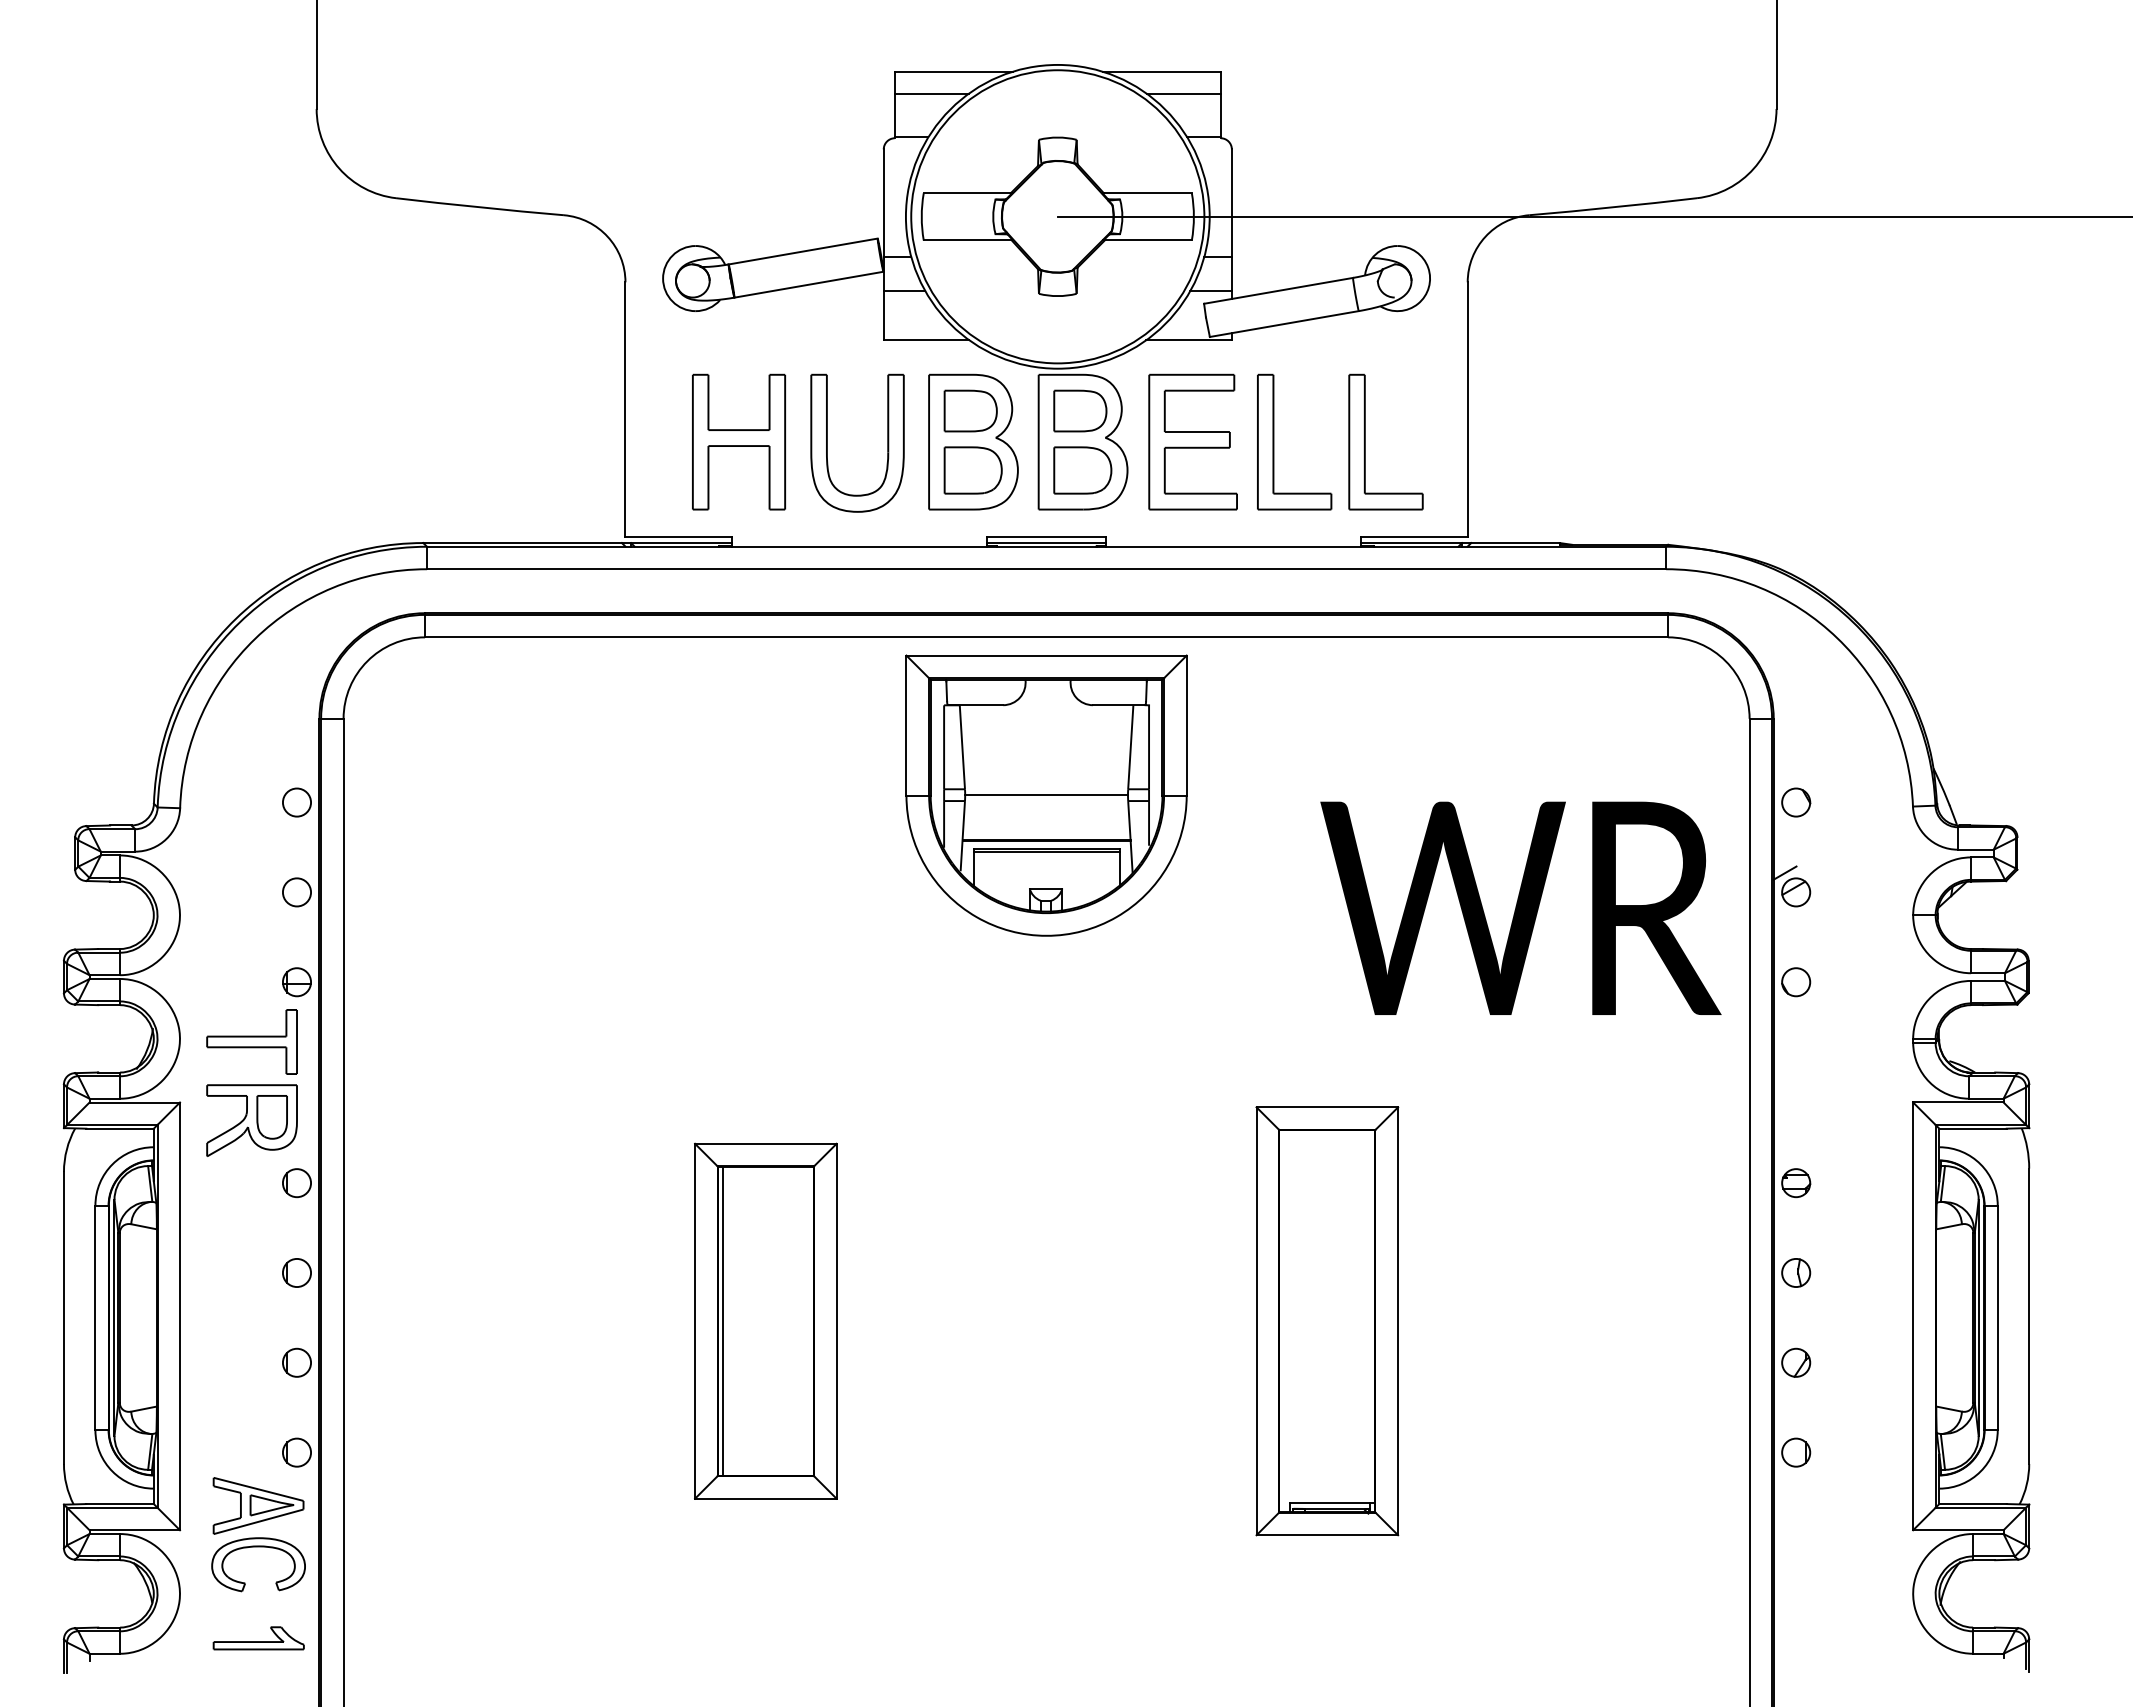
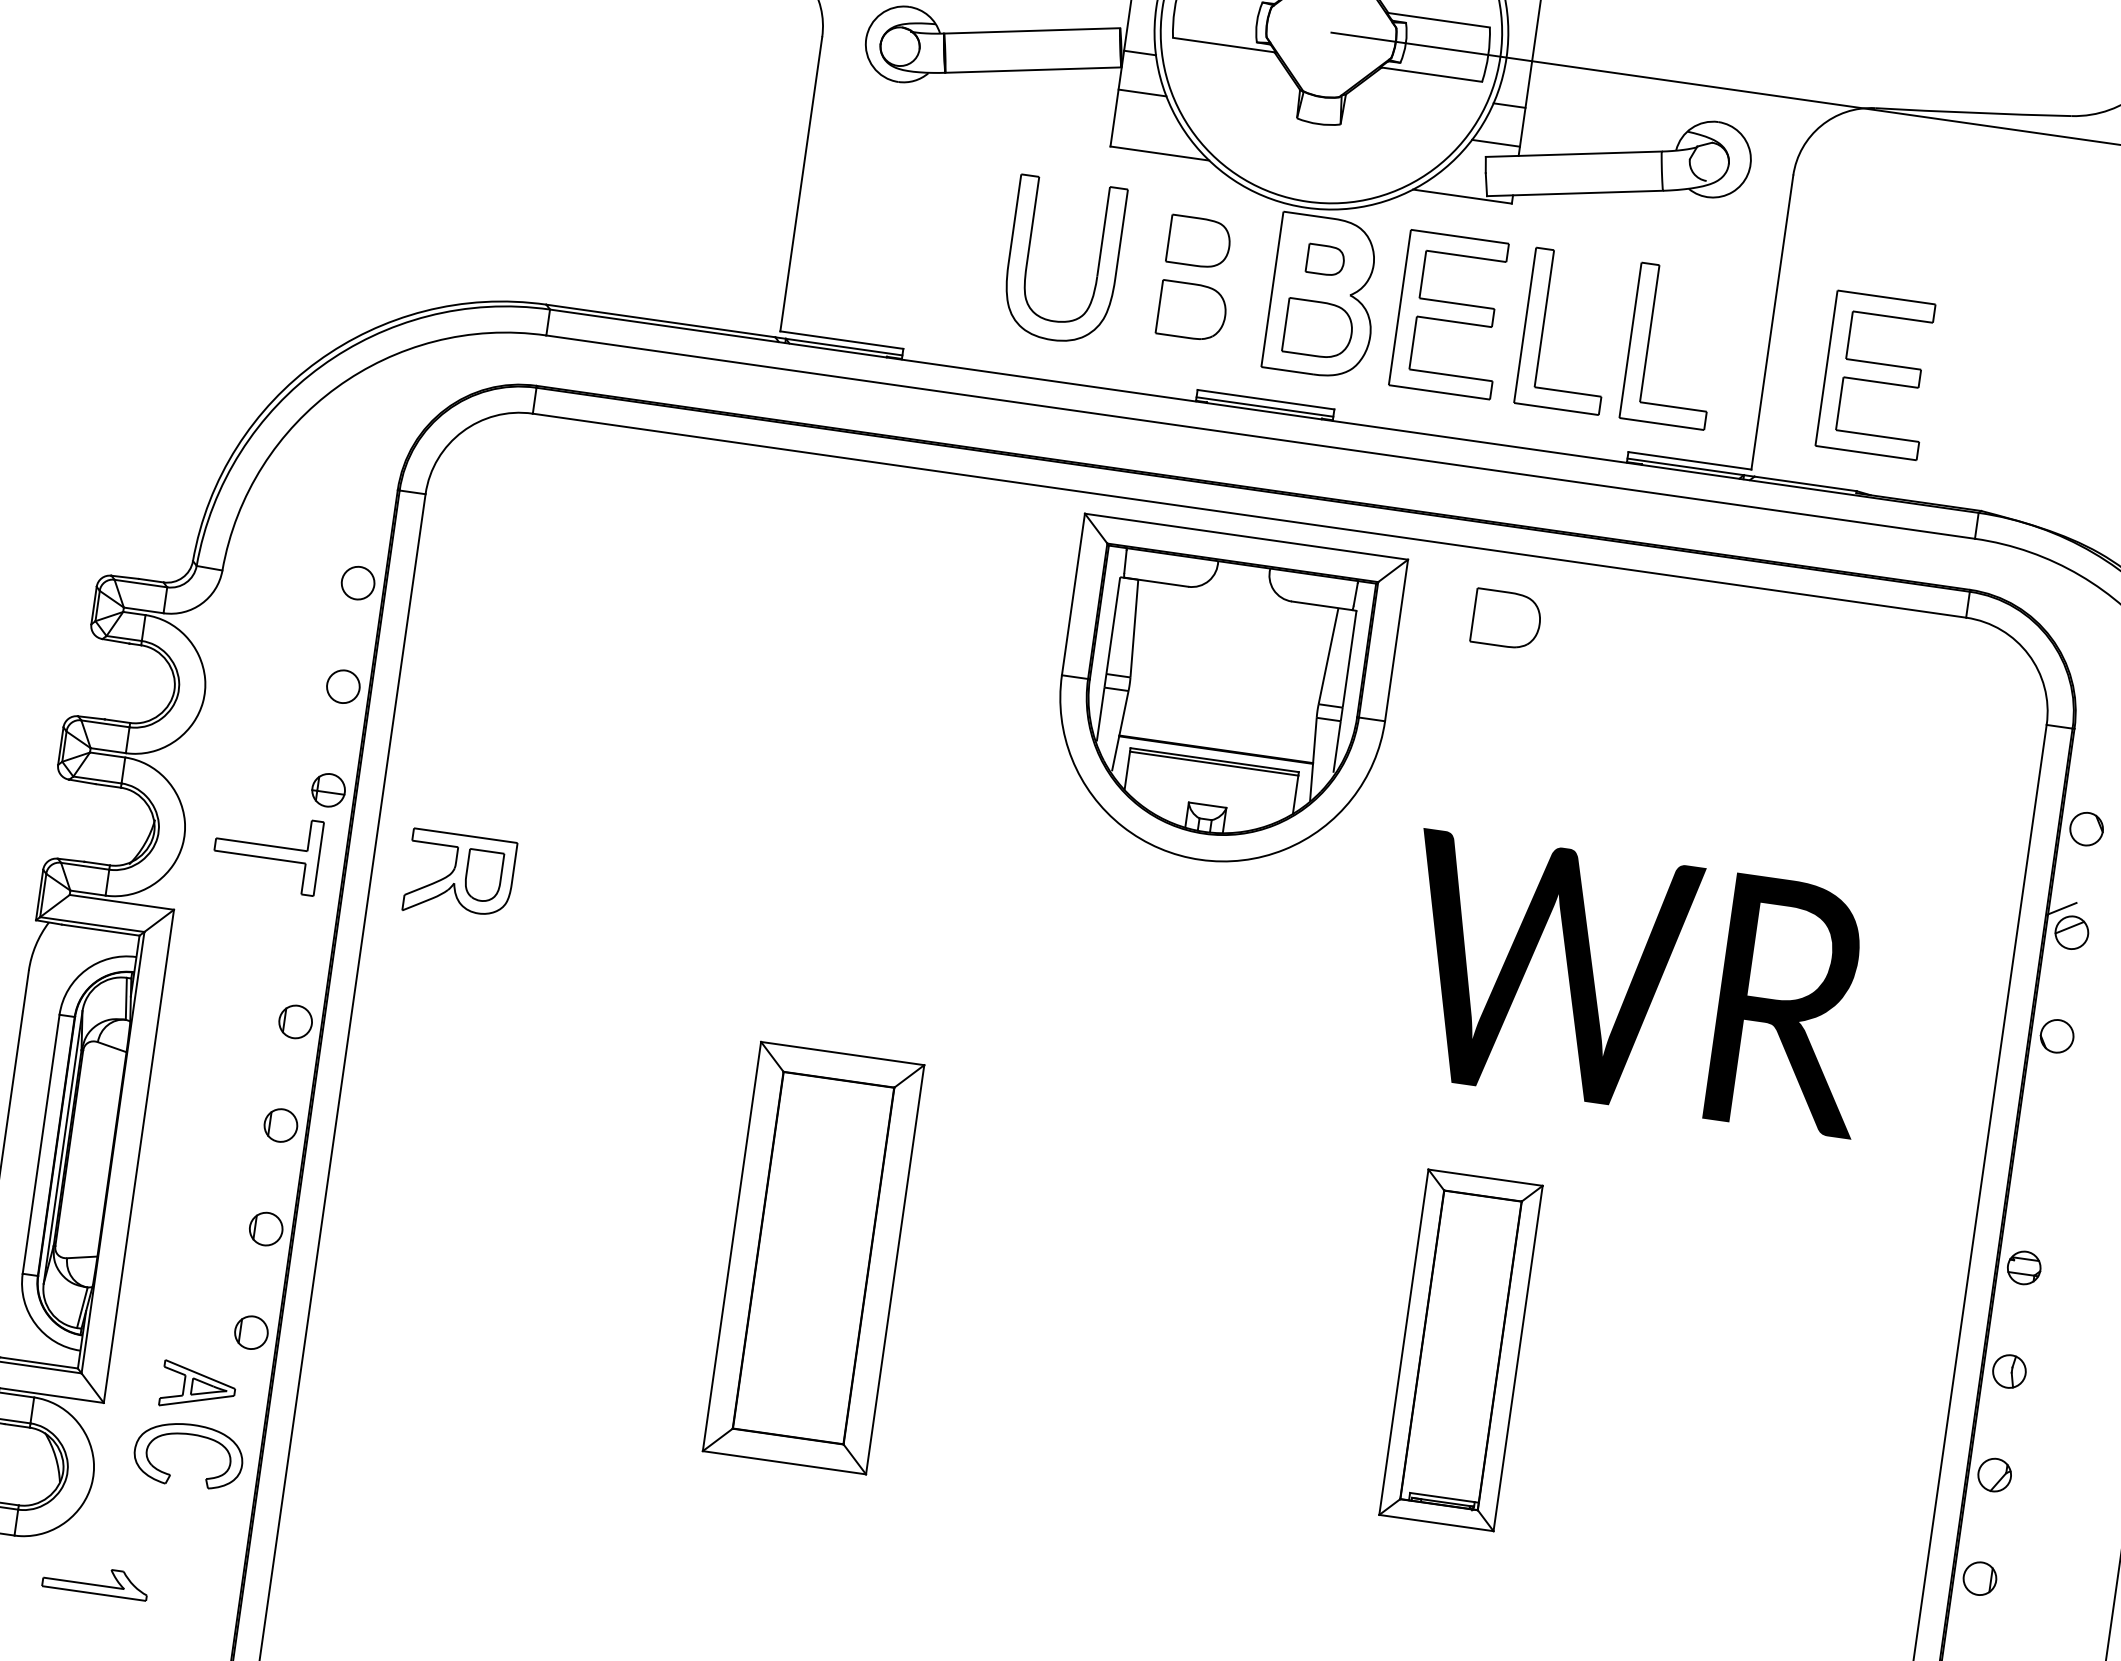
part: (1080, 410) -> (1325, 259), size x0.6
part: (738, 441) -> (926, 239), removed
part: (973, 441) -> (1197, 277), removed
part: (1562, 441) -> (1876, 374), added
part: (1277, 694) -> (1506, 619), added
line: (1046, 795) -> (1223, 698), removed
text: (1520, 907) -> (1636, 982), moved
part: (251, 1120) -> (459, 876), moved
line: (722, 1320) -> (763, 1250), removed
part: (1327, 1321) -> (1461, 1350), size x0.7
part: (258, 1505) -> (198, 1387), size x0.7
part: (258, 1638) -> (95, 1580), moved

